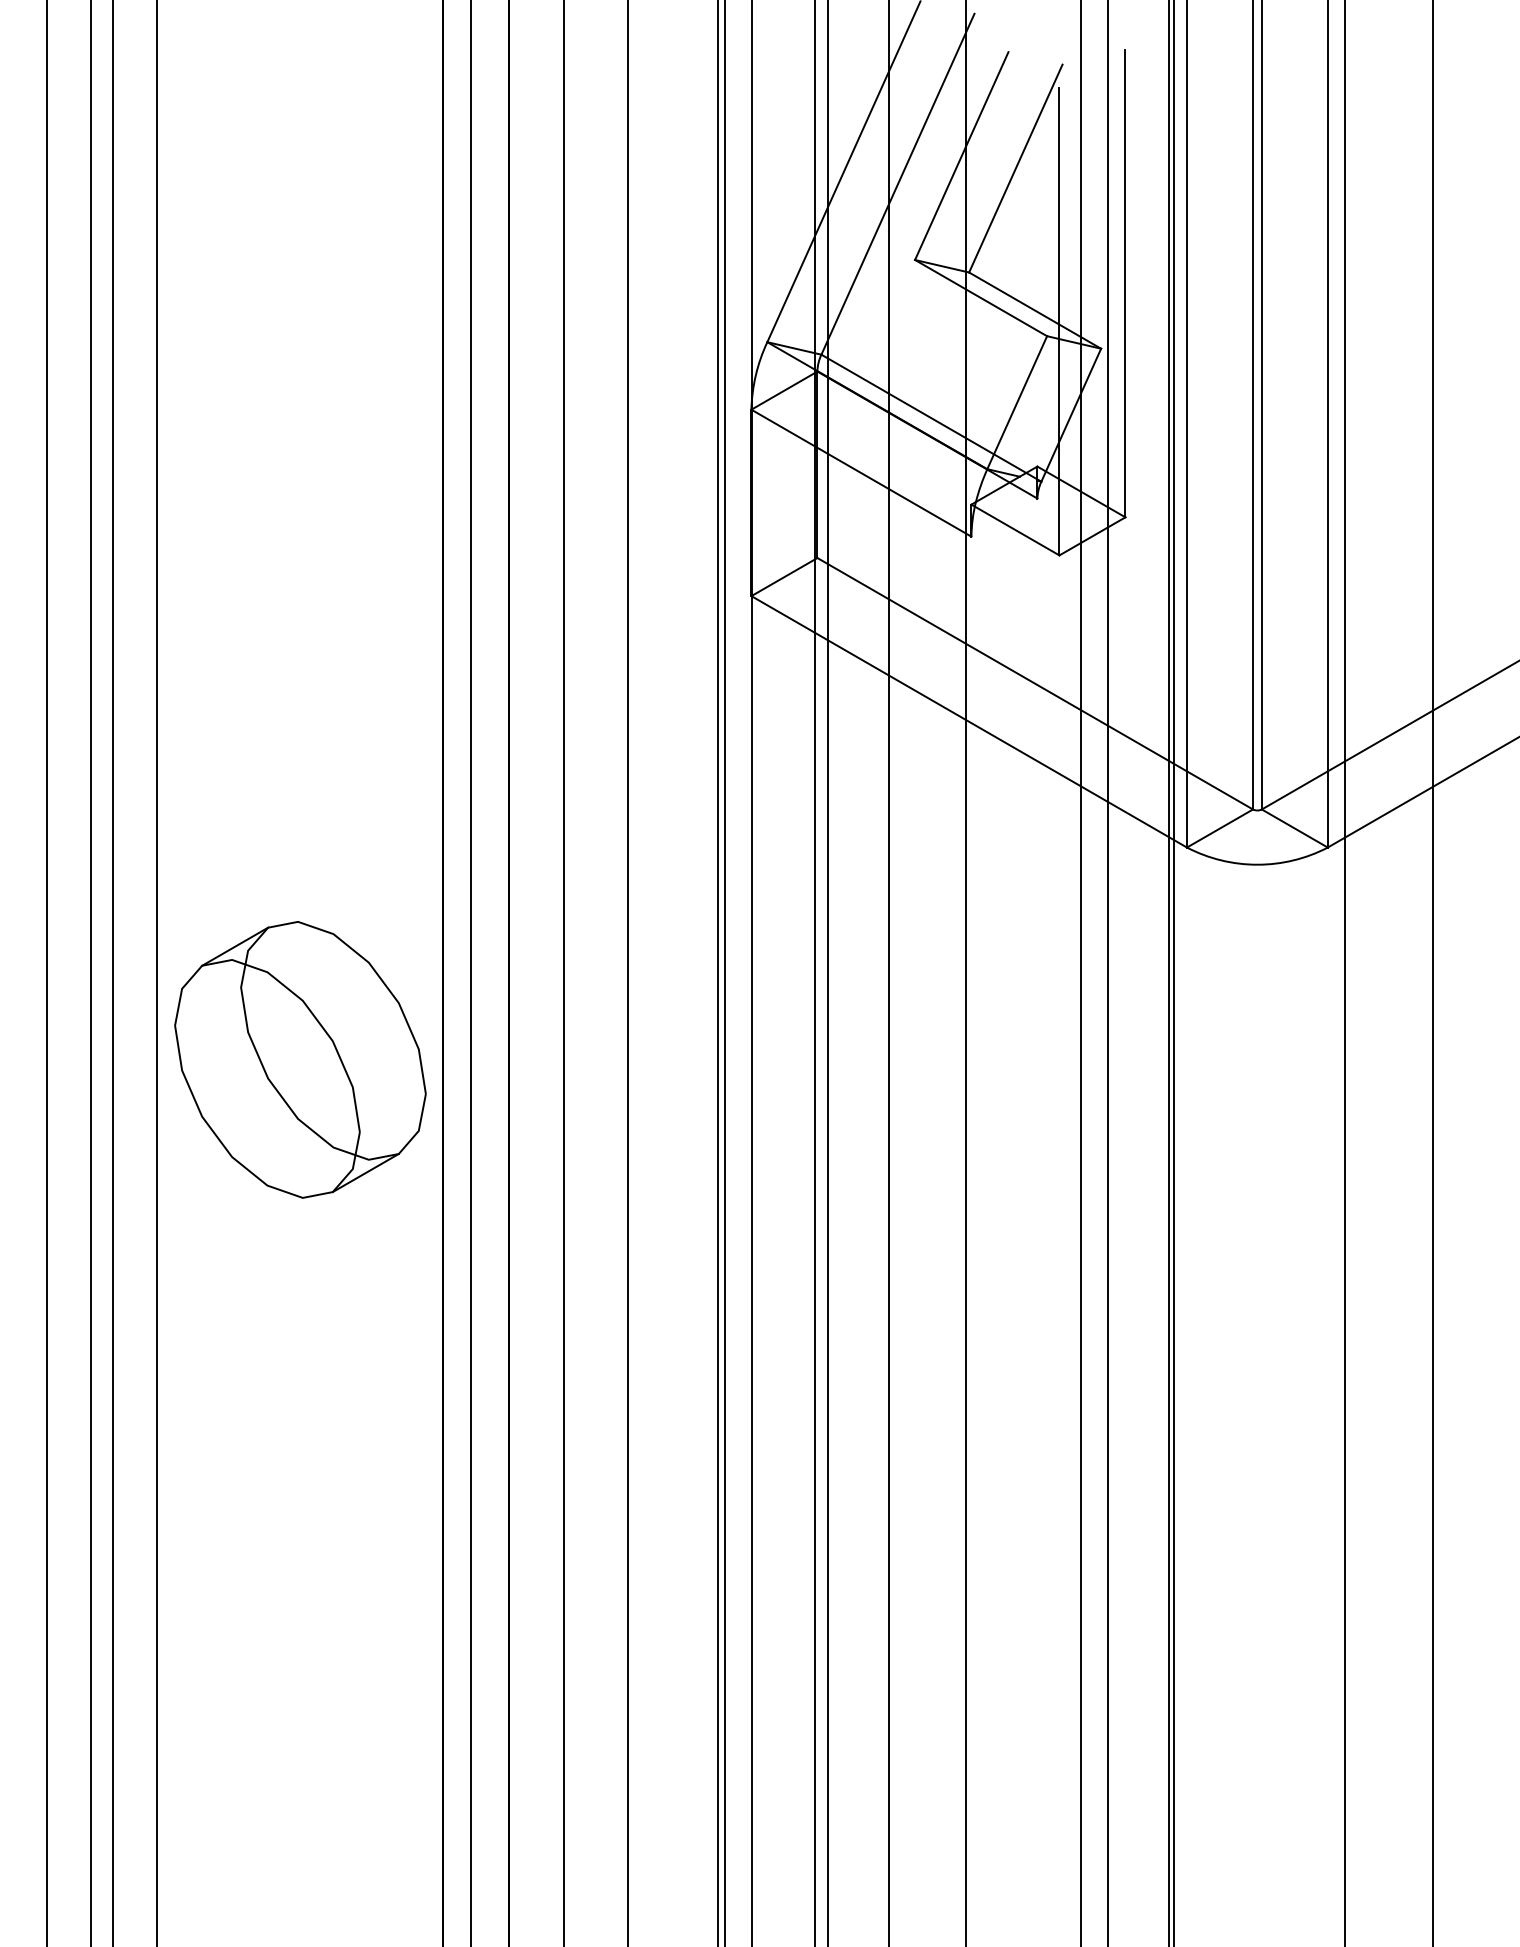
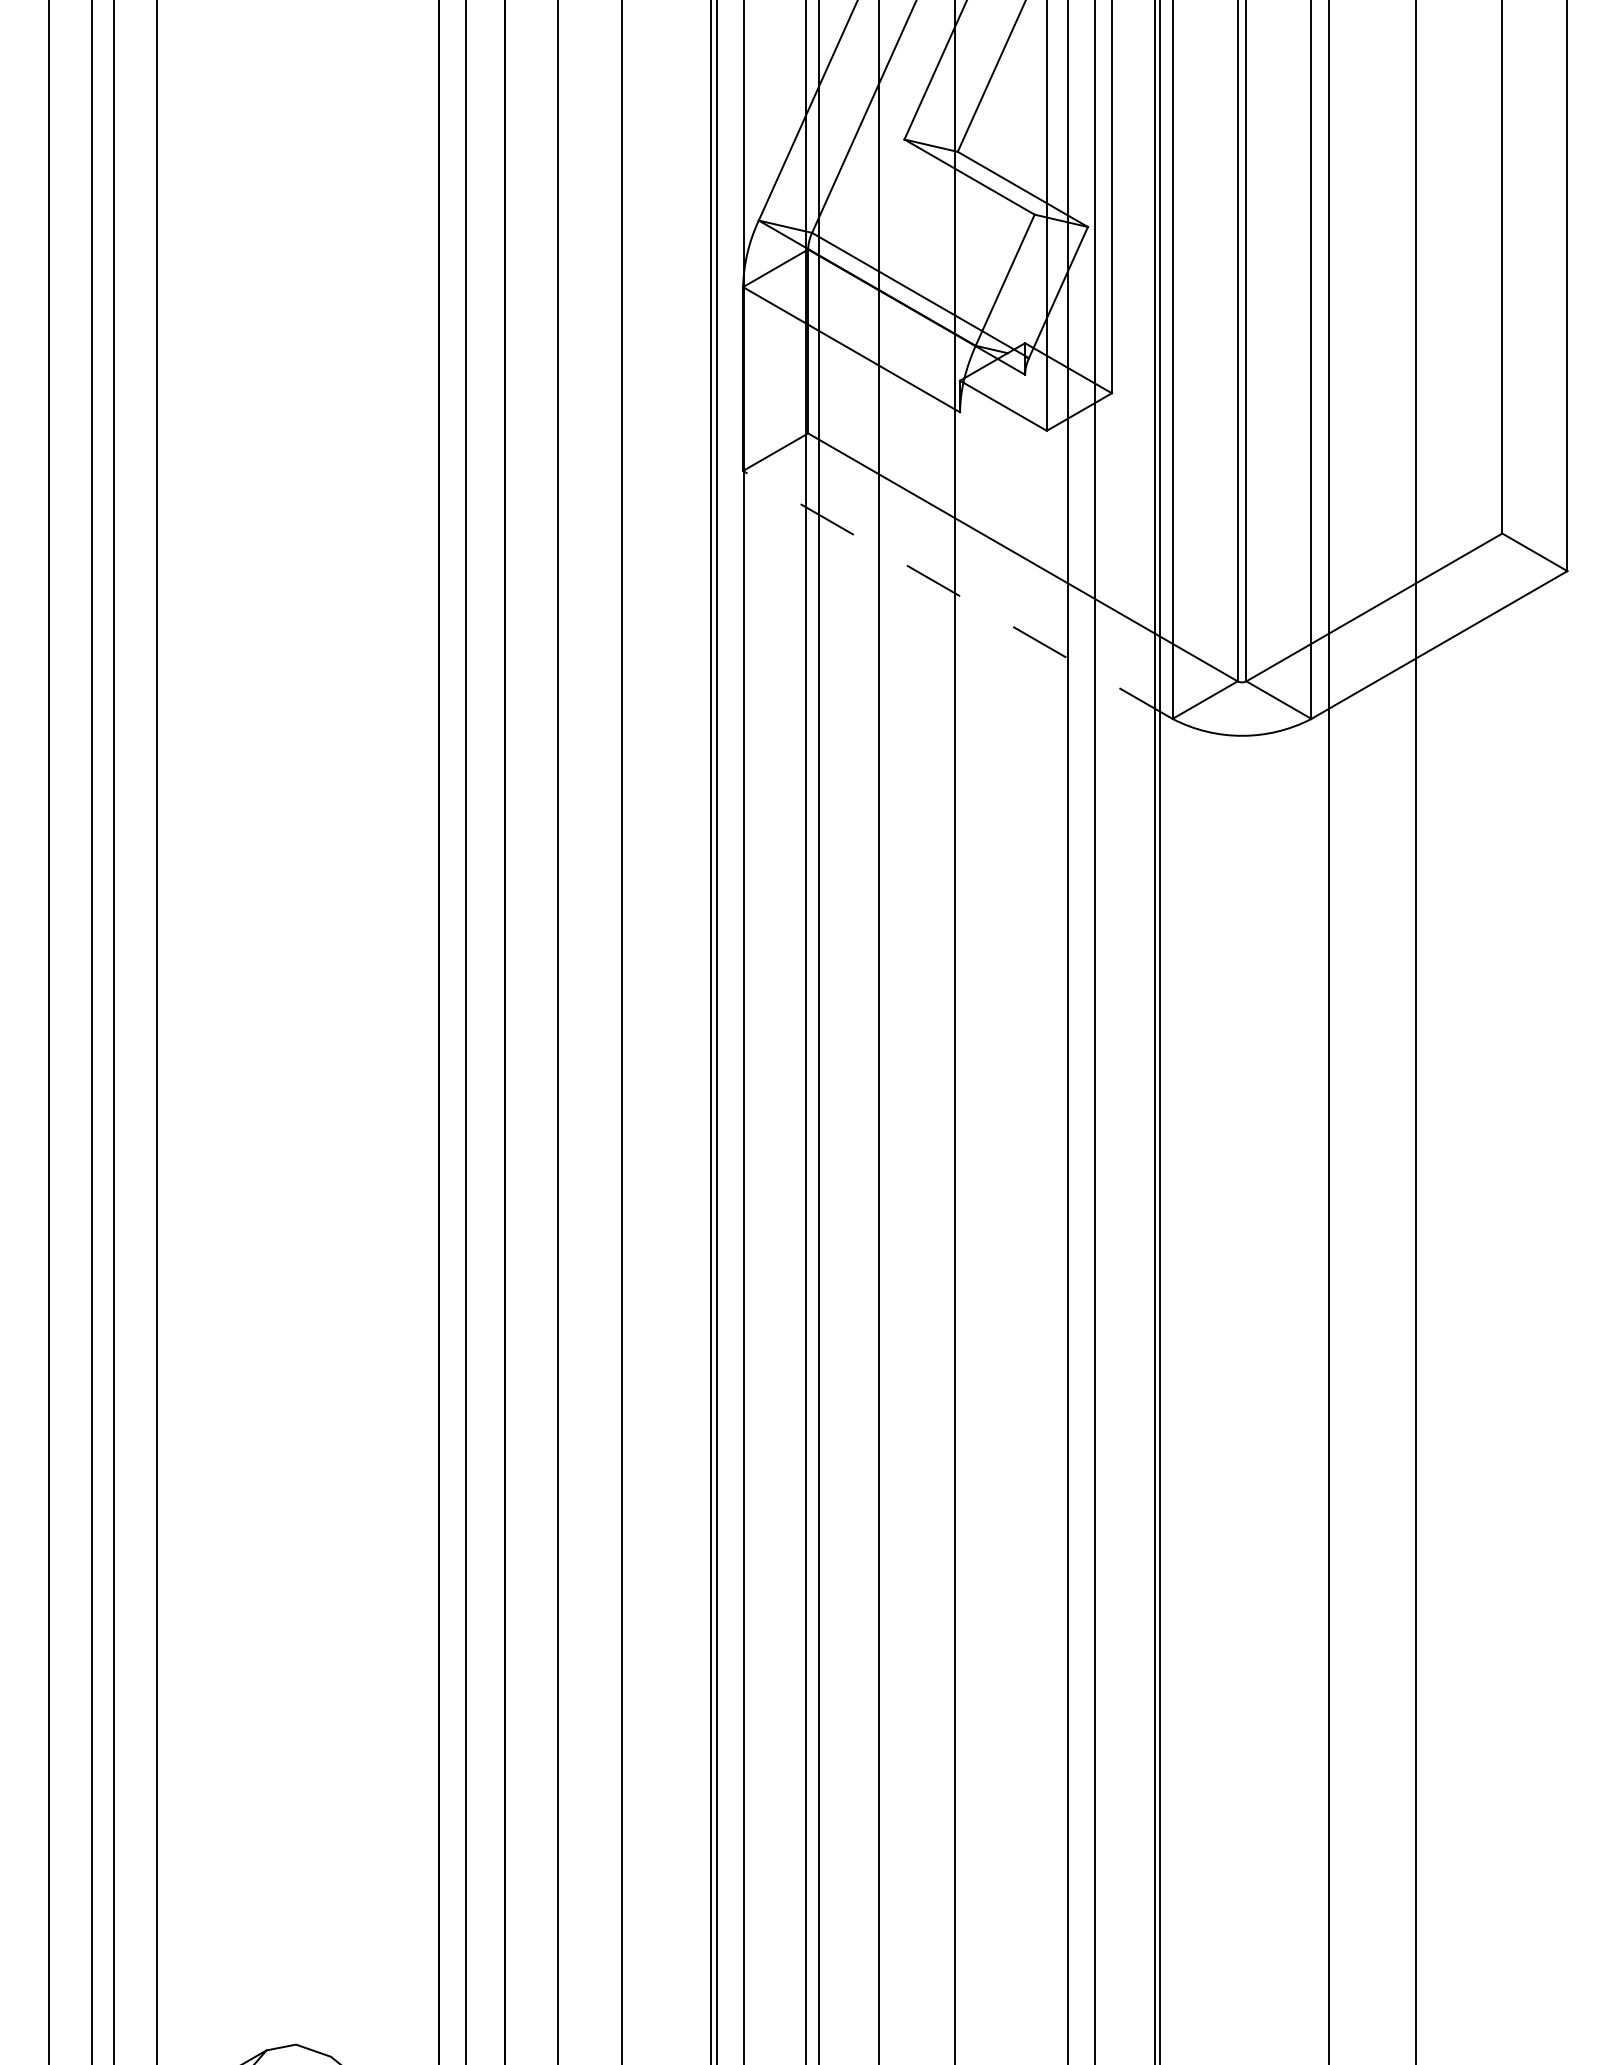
line: (968, 721) -> (957, 594), solid -> dashed
part: (299, 1060) -> (297, 928), removed

